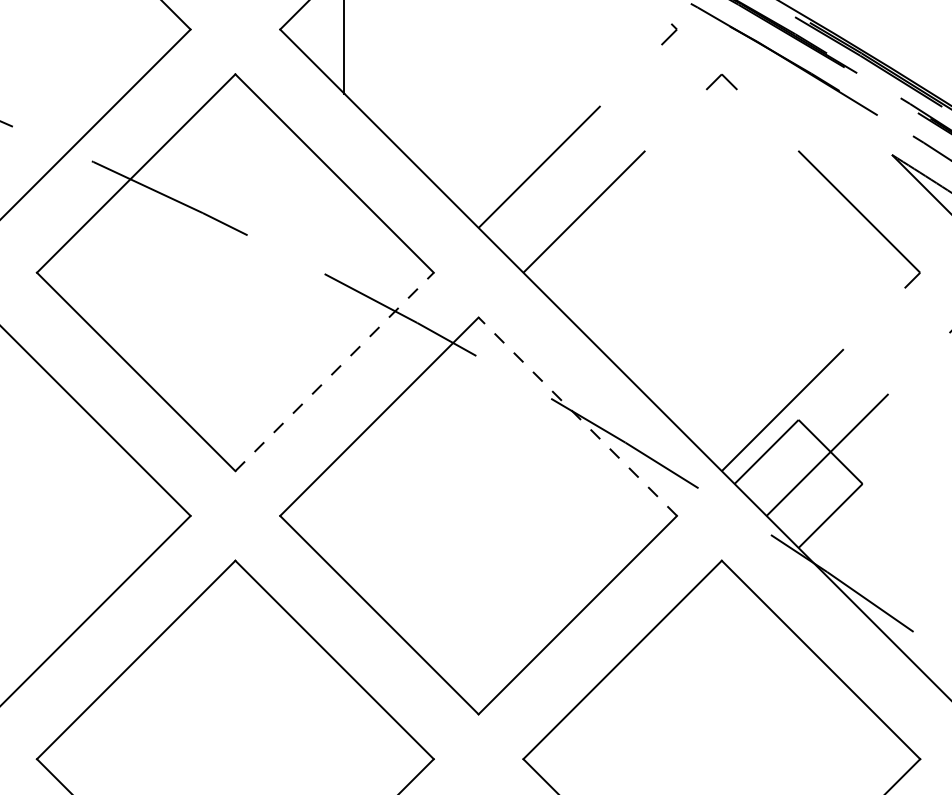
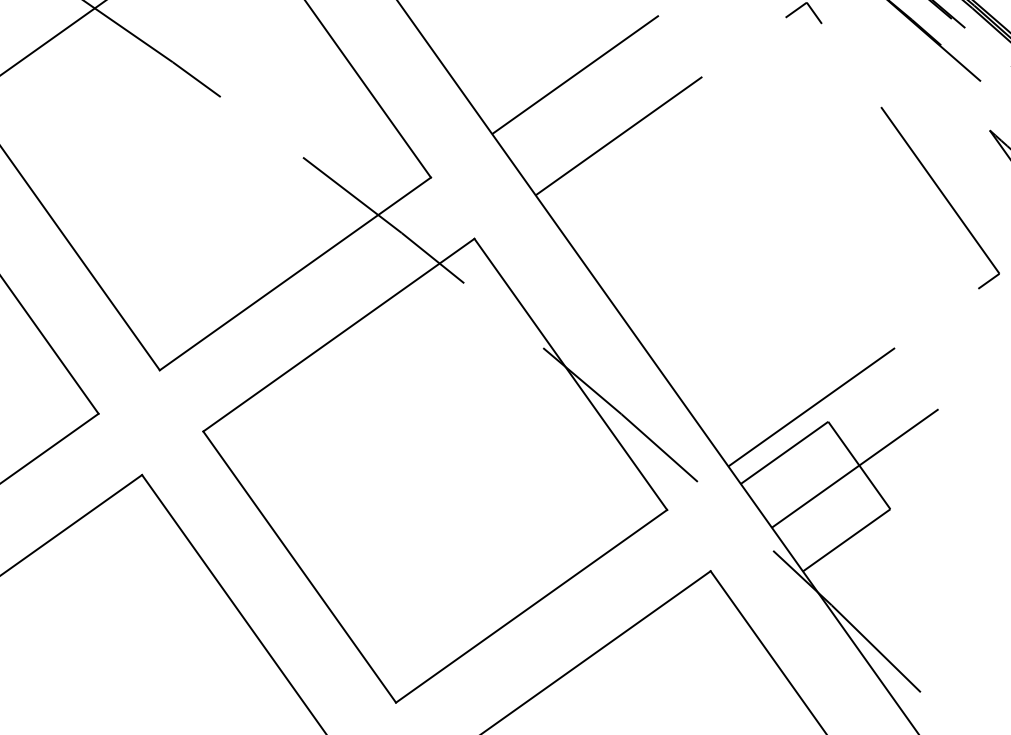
line: (334, 371) -> (295, 273), dashed -> solid
line: (577, 416) -> (570, 374), dashed -> solid

